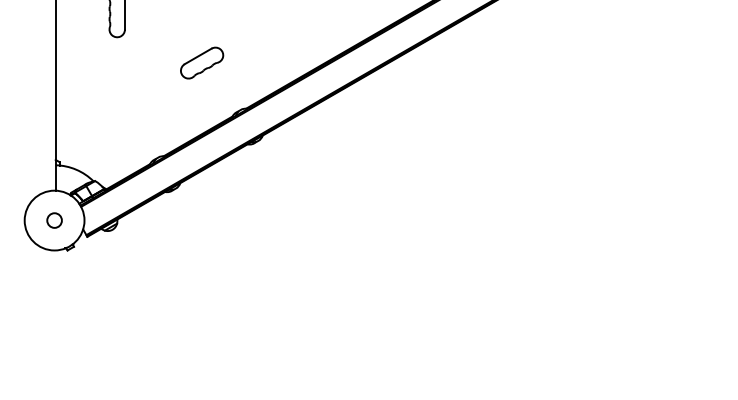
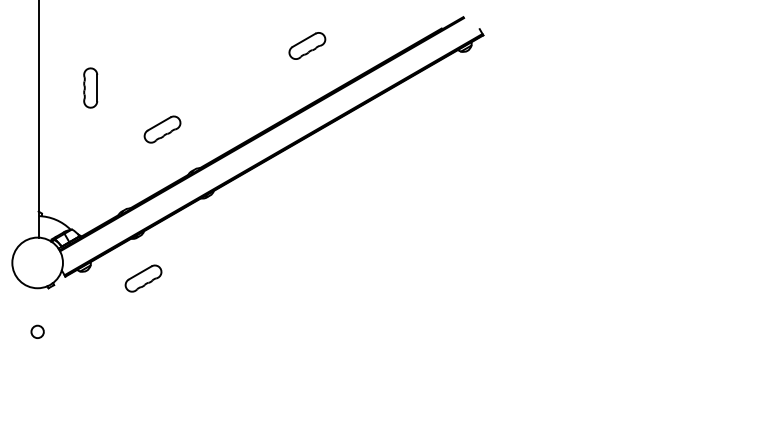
circle: (54, 220) -> (37, 331), moved
part: (179, 238) -> (143, 278), added

